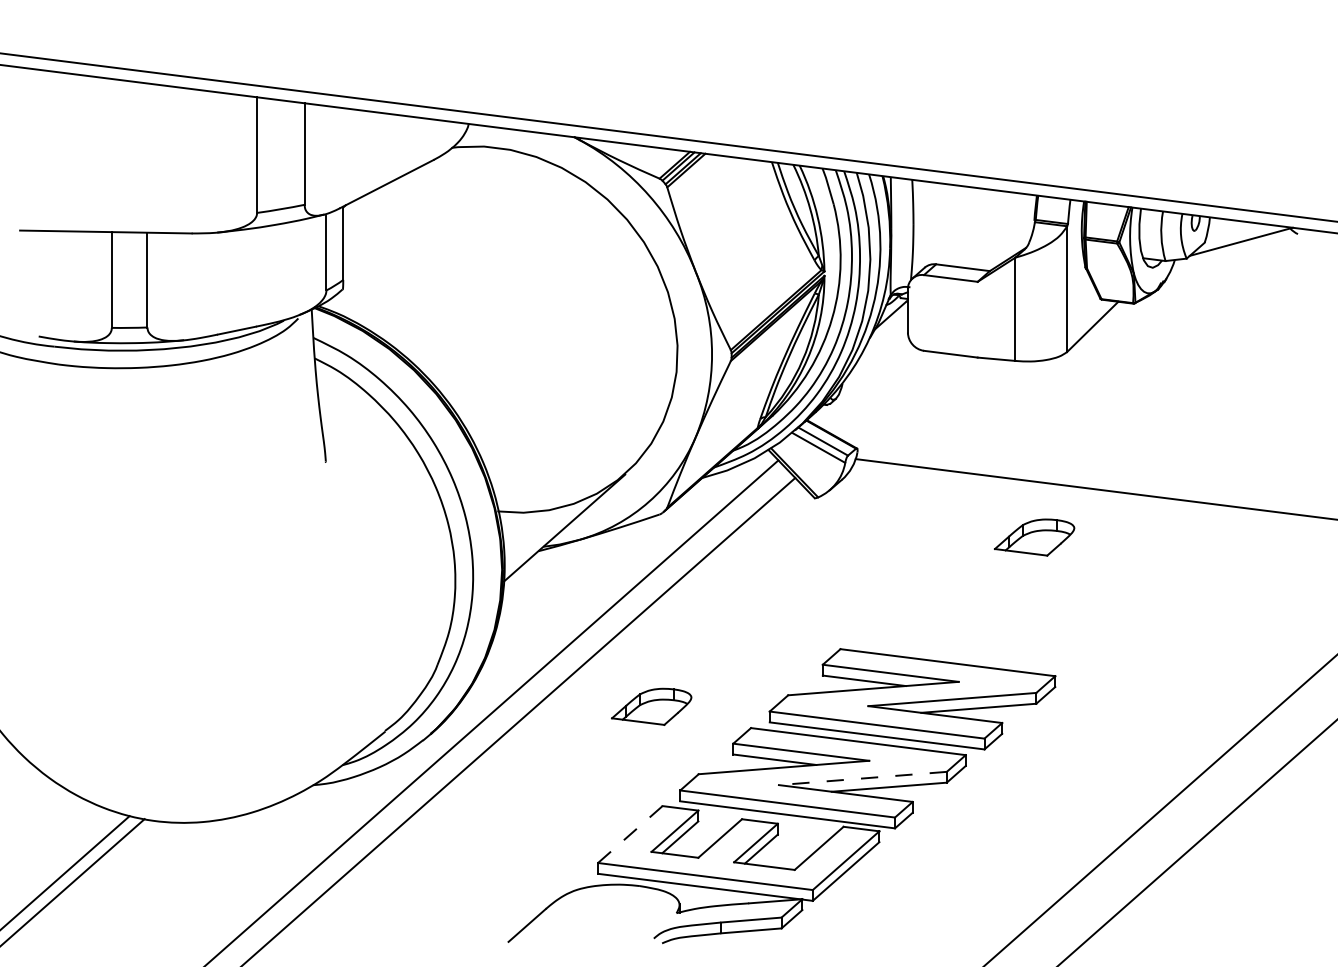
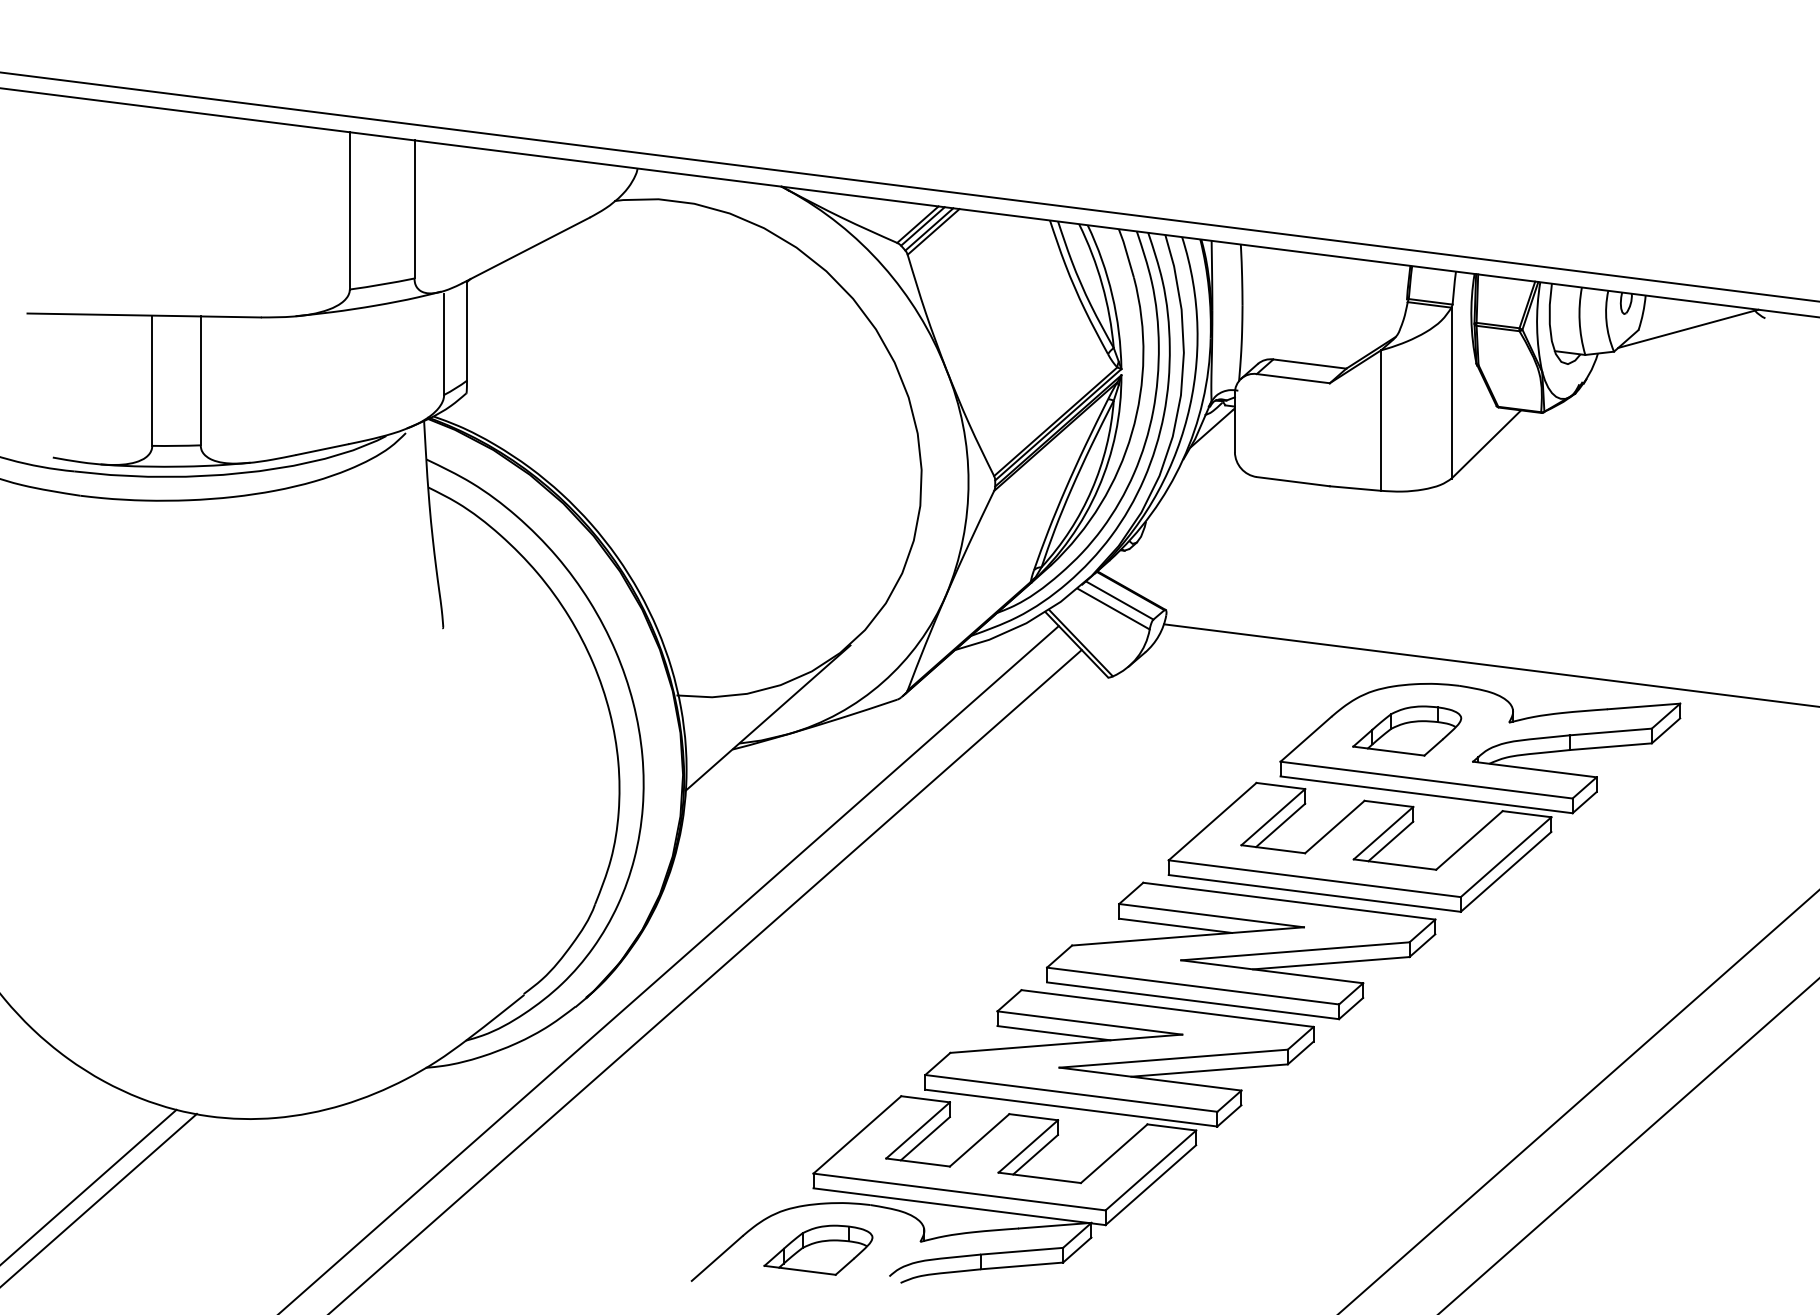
part: (1047, 586) -> (1424, 797), added
part: (651, 706) -> (818, 1249), moved
line: (862, 778) -> (1173, 1058), dashed -> solid
line: (630, 834) -> (857, 1134), dashed -> solid

